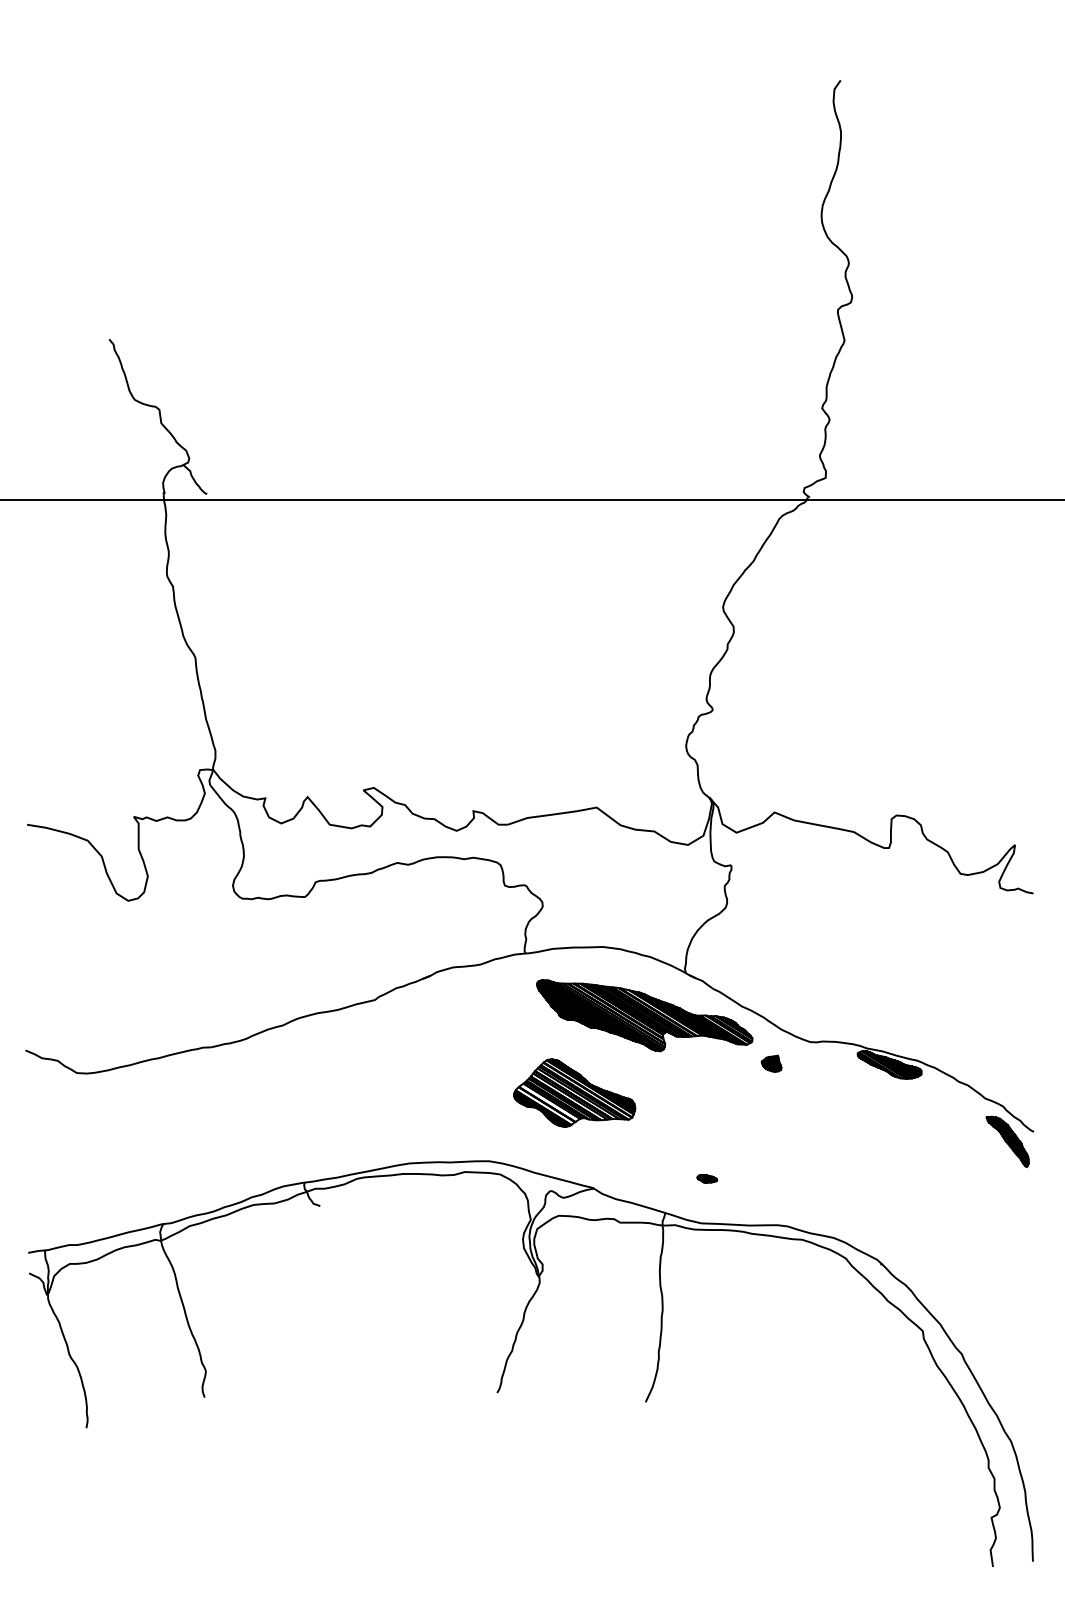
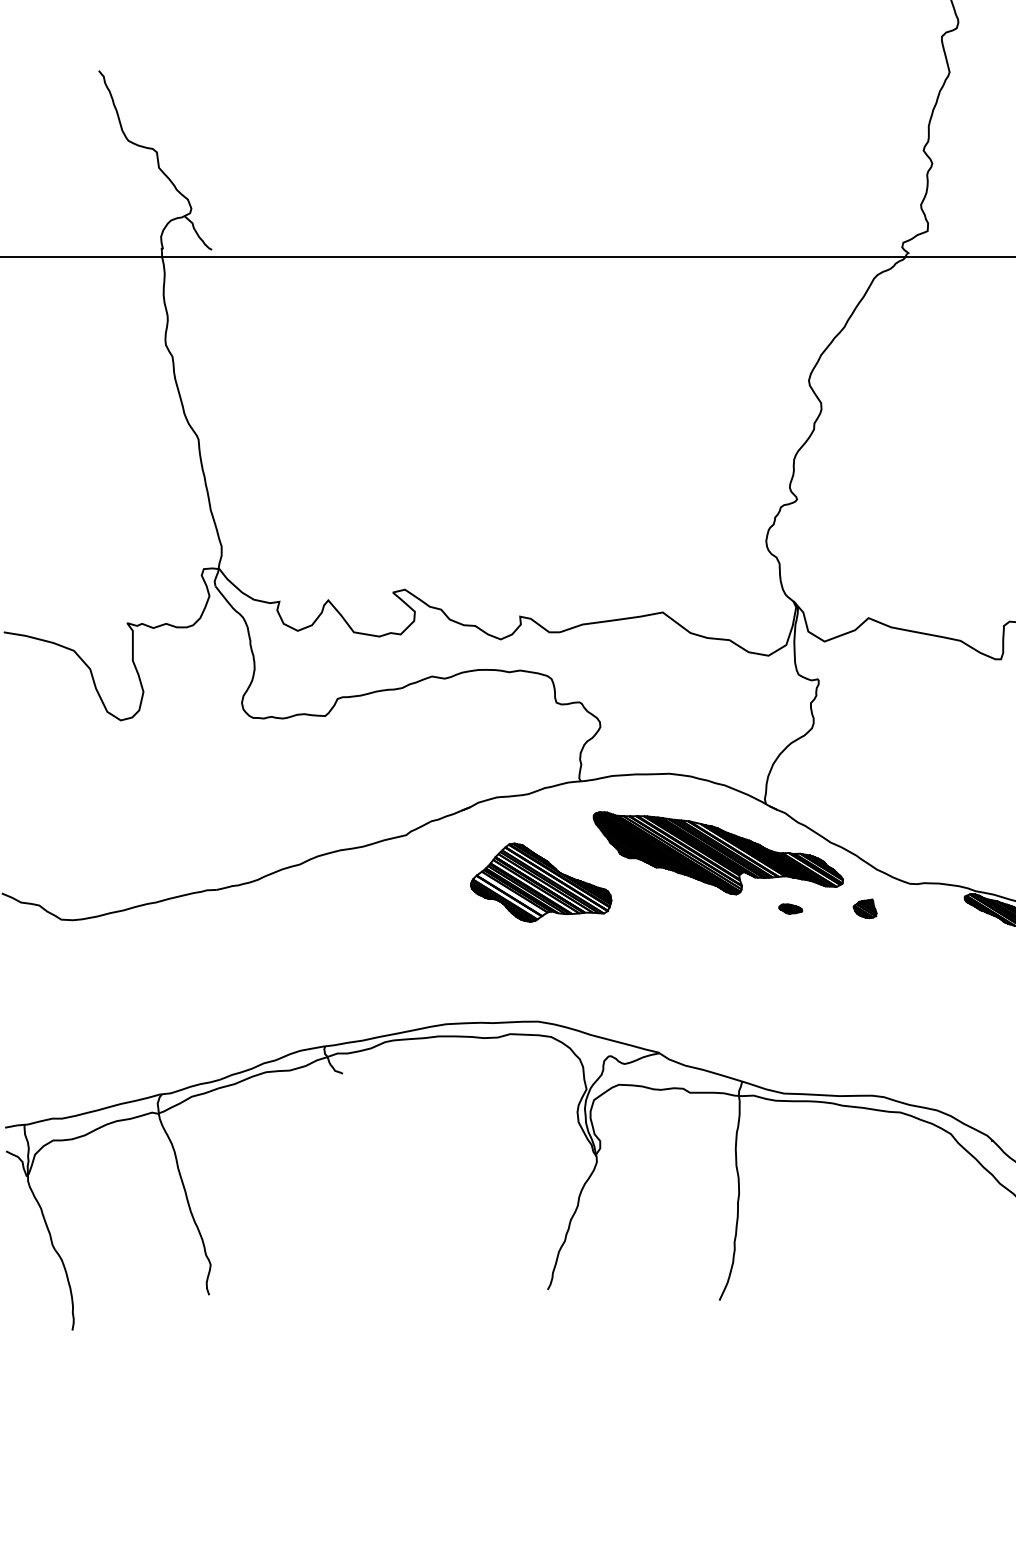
part: (574, 1092) -> (541, 881), moved
part: (707, 1178) -> (790, 908), moved

